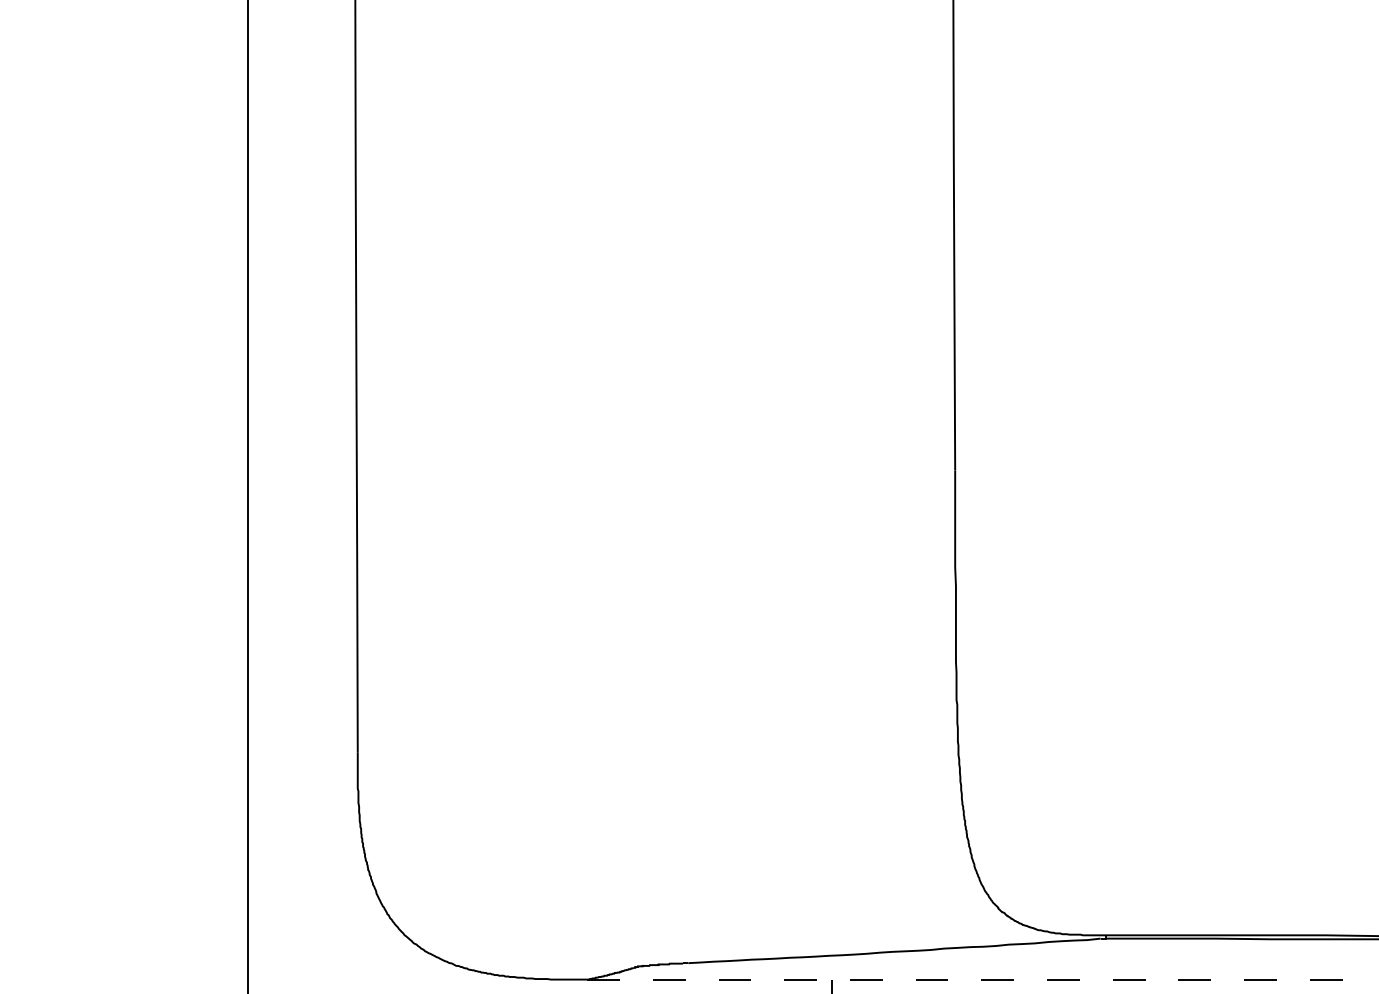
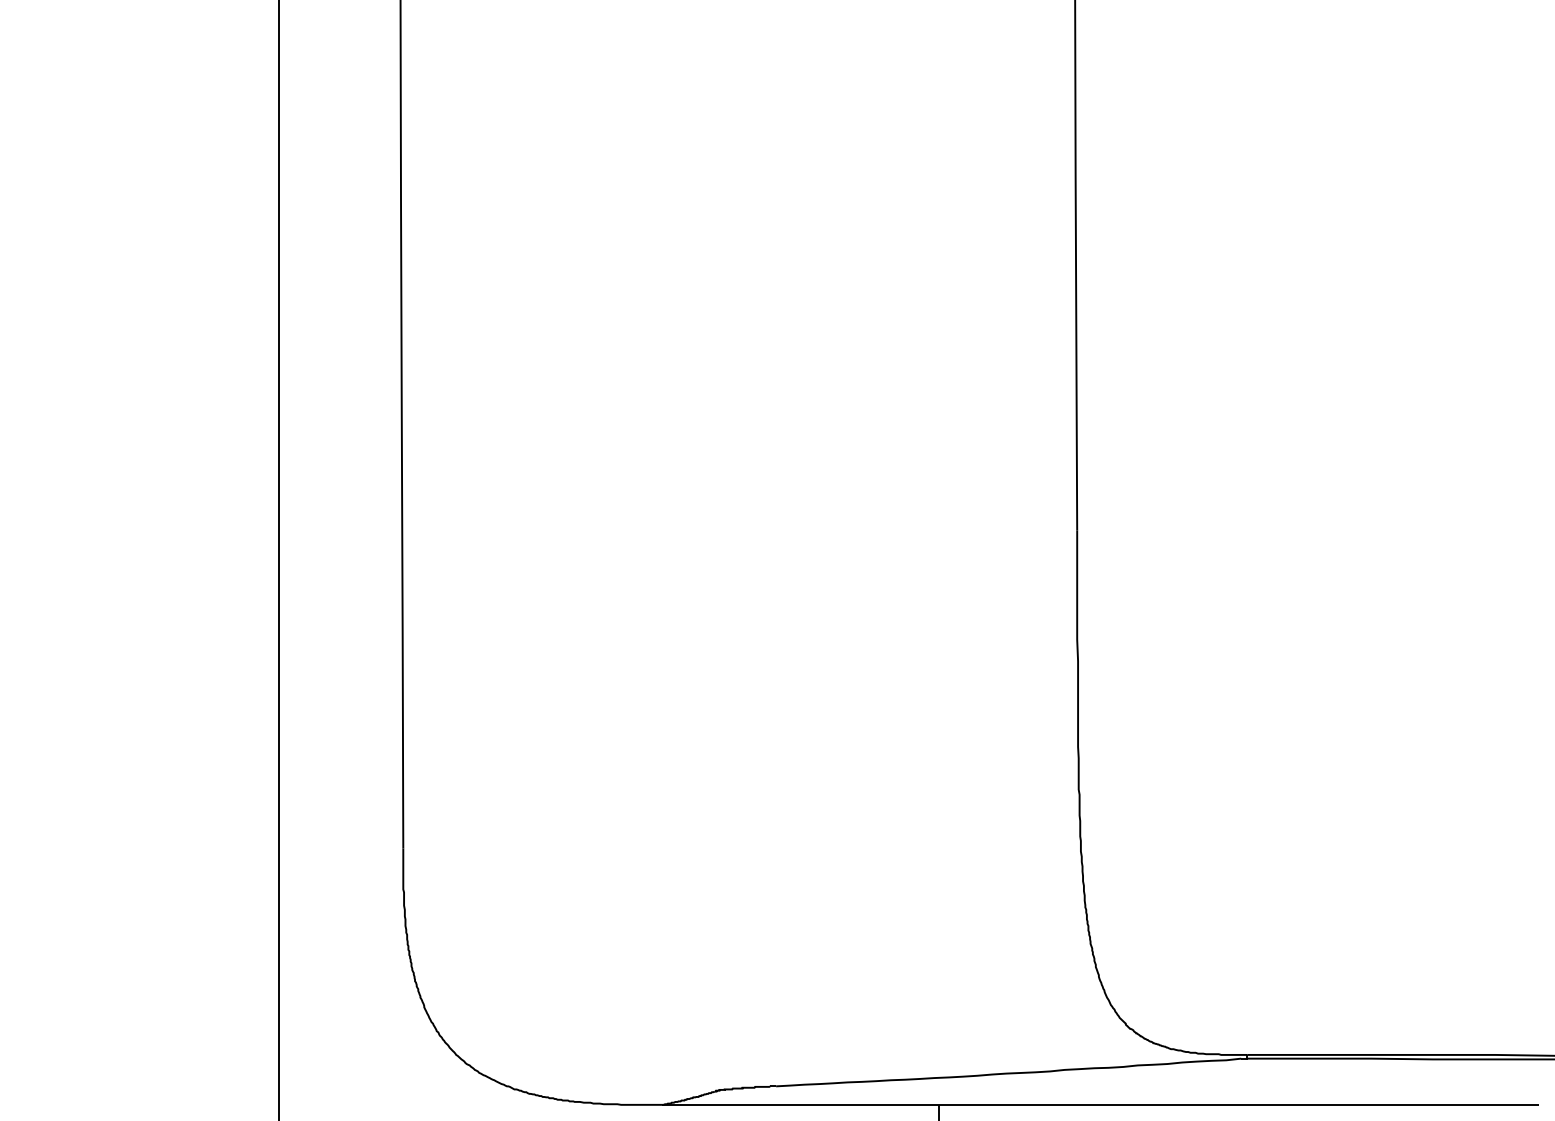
line: (976, 979) -> (1101, 1104), dashed -> solid

